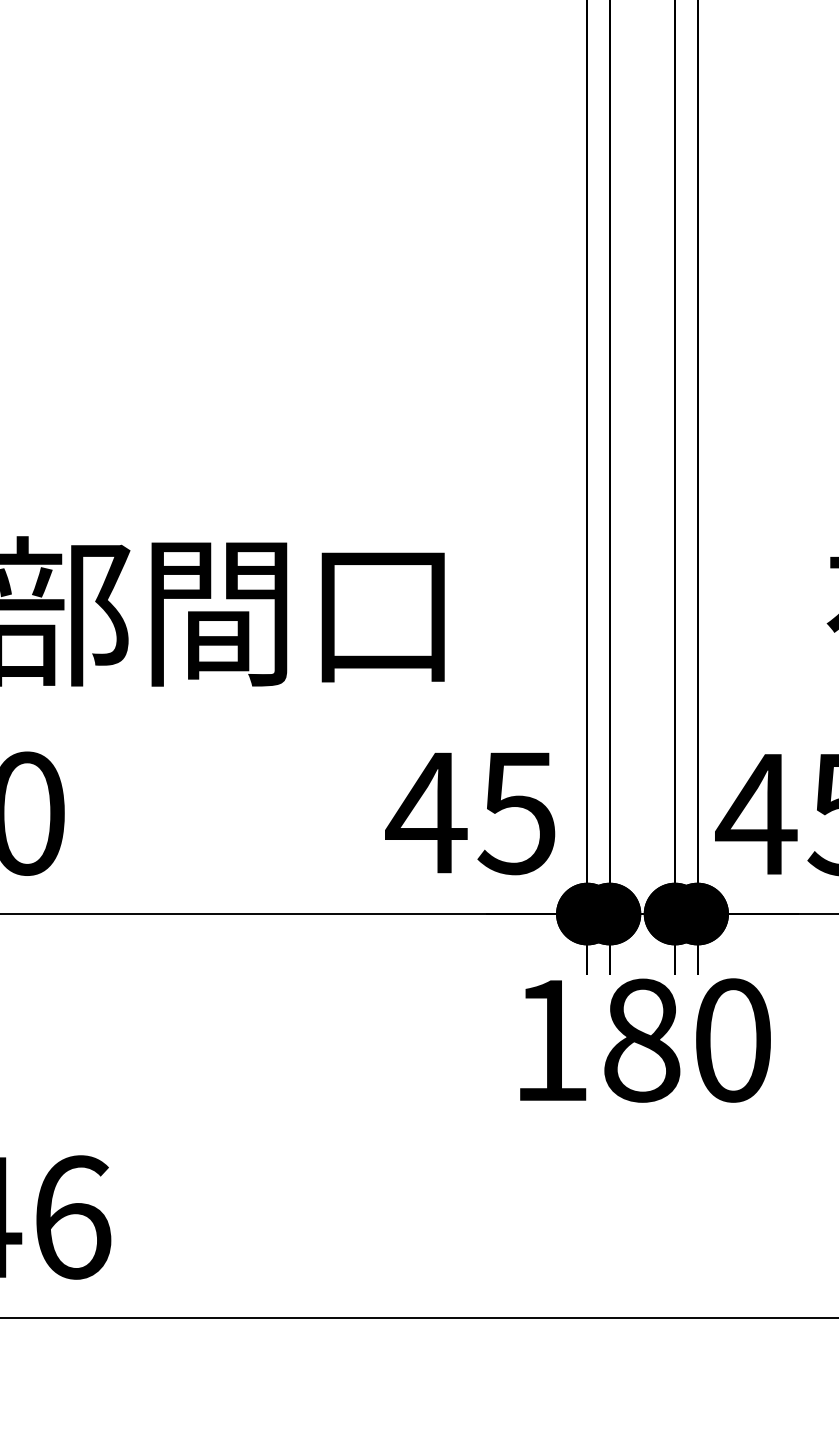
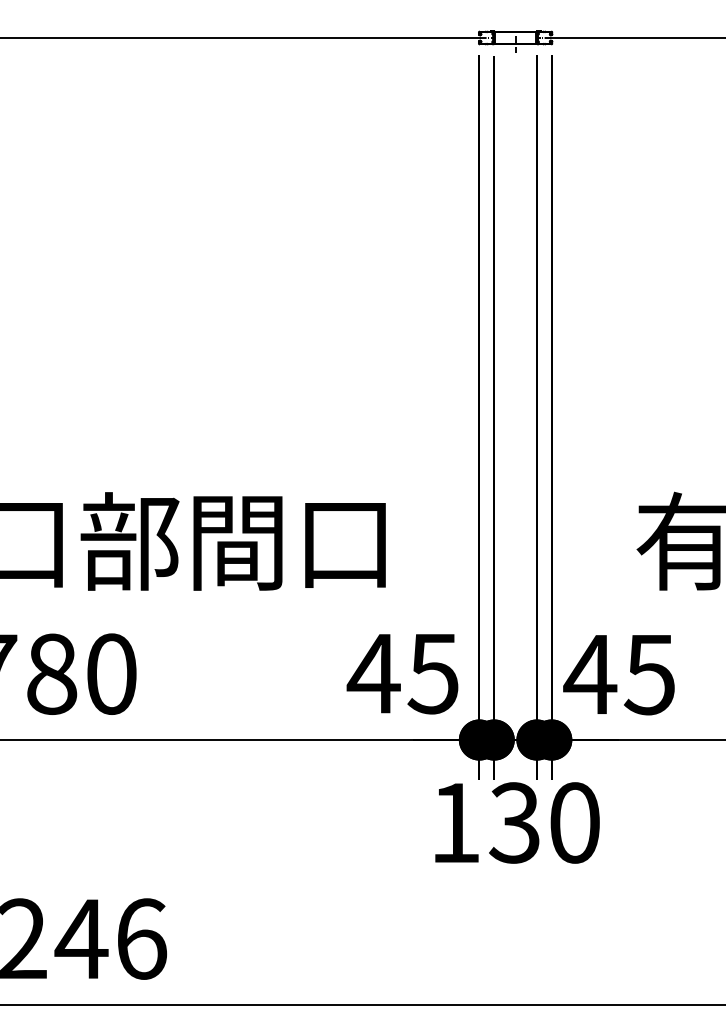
text: (640, 1039) -> (514, 822), 180 -> 130

